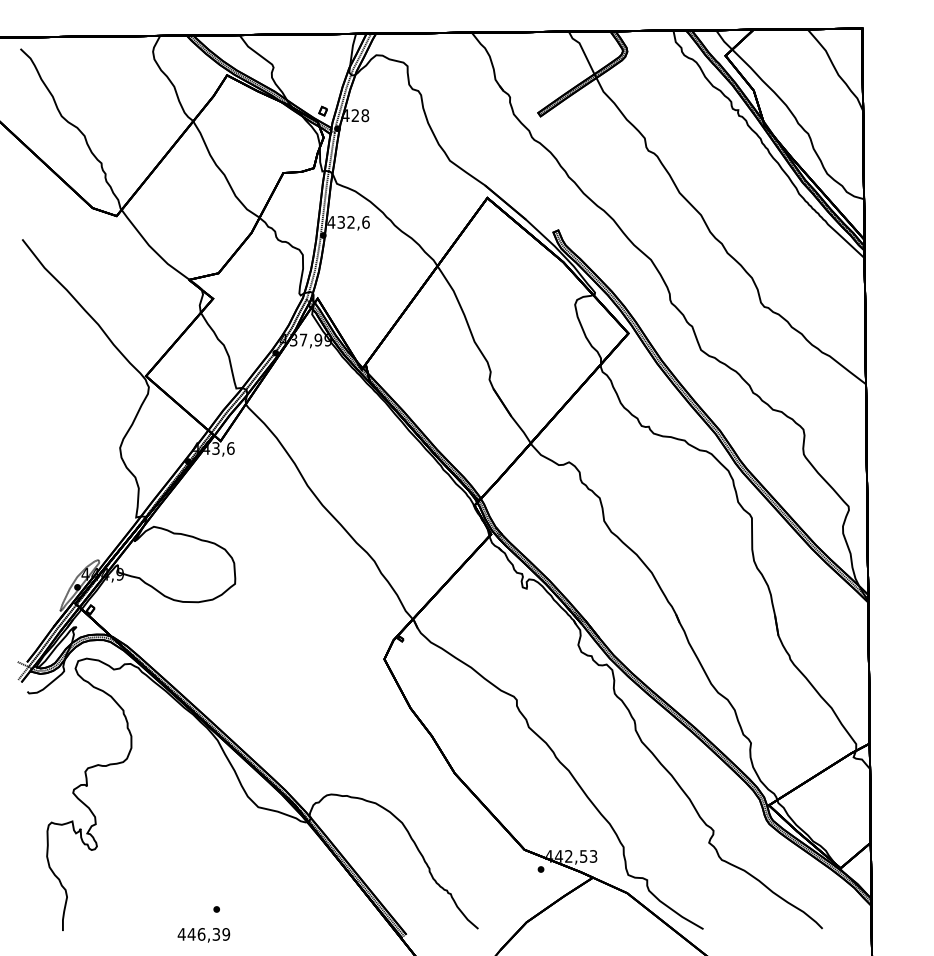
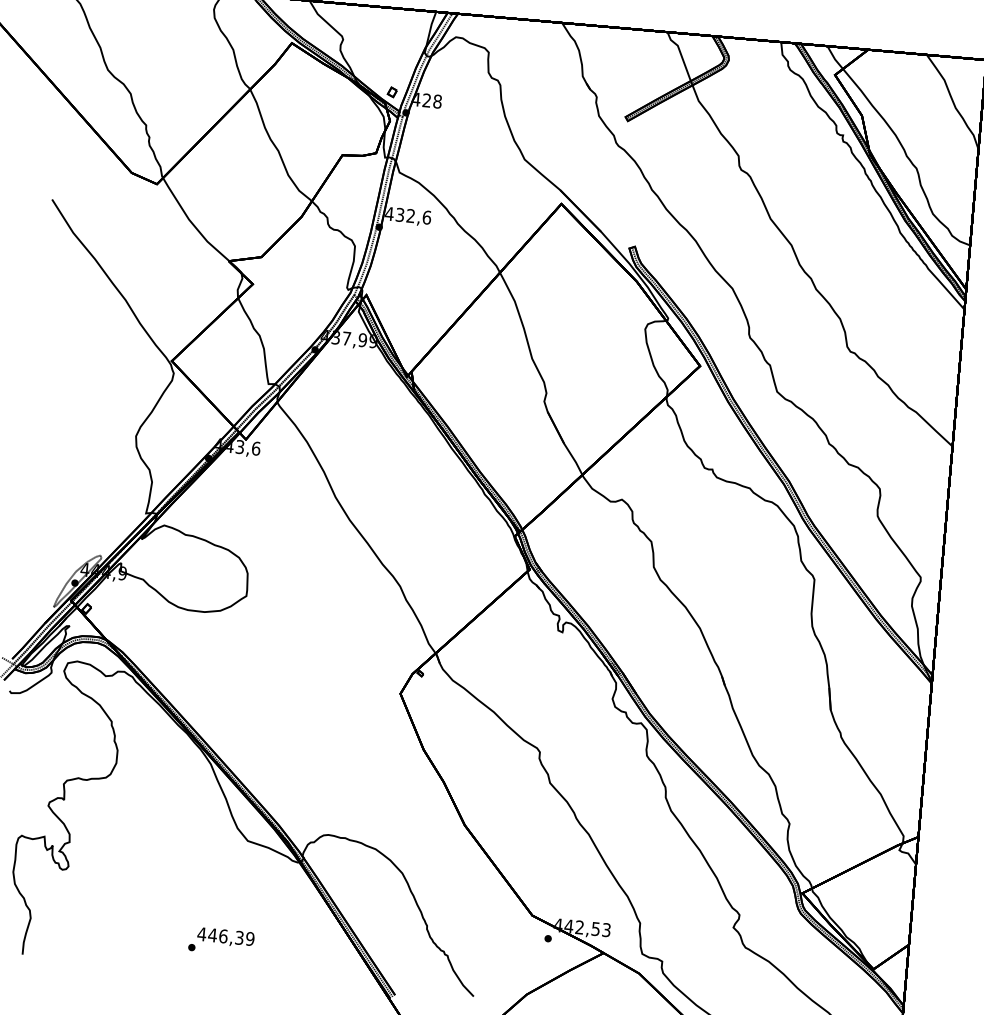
text: (203, 935) -> (225, 937), moved

